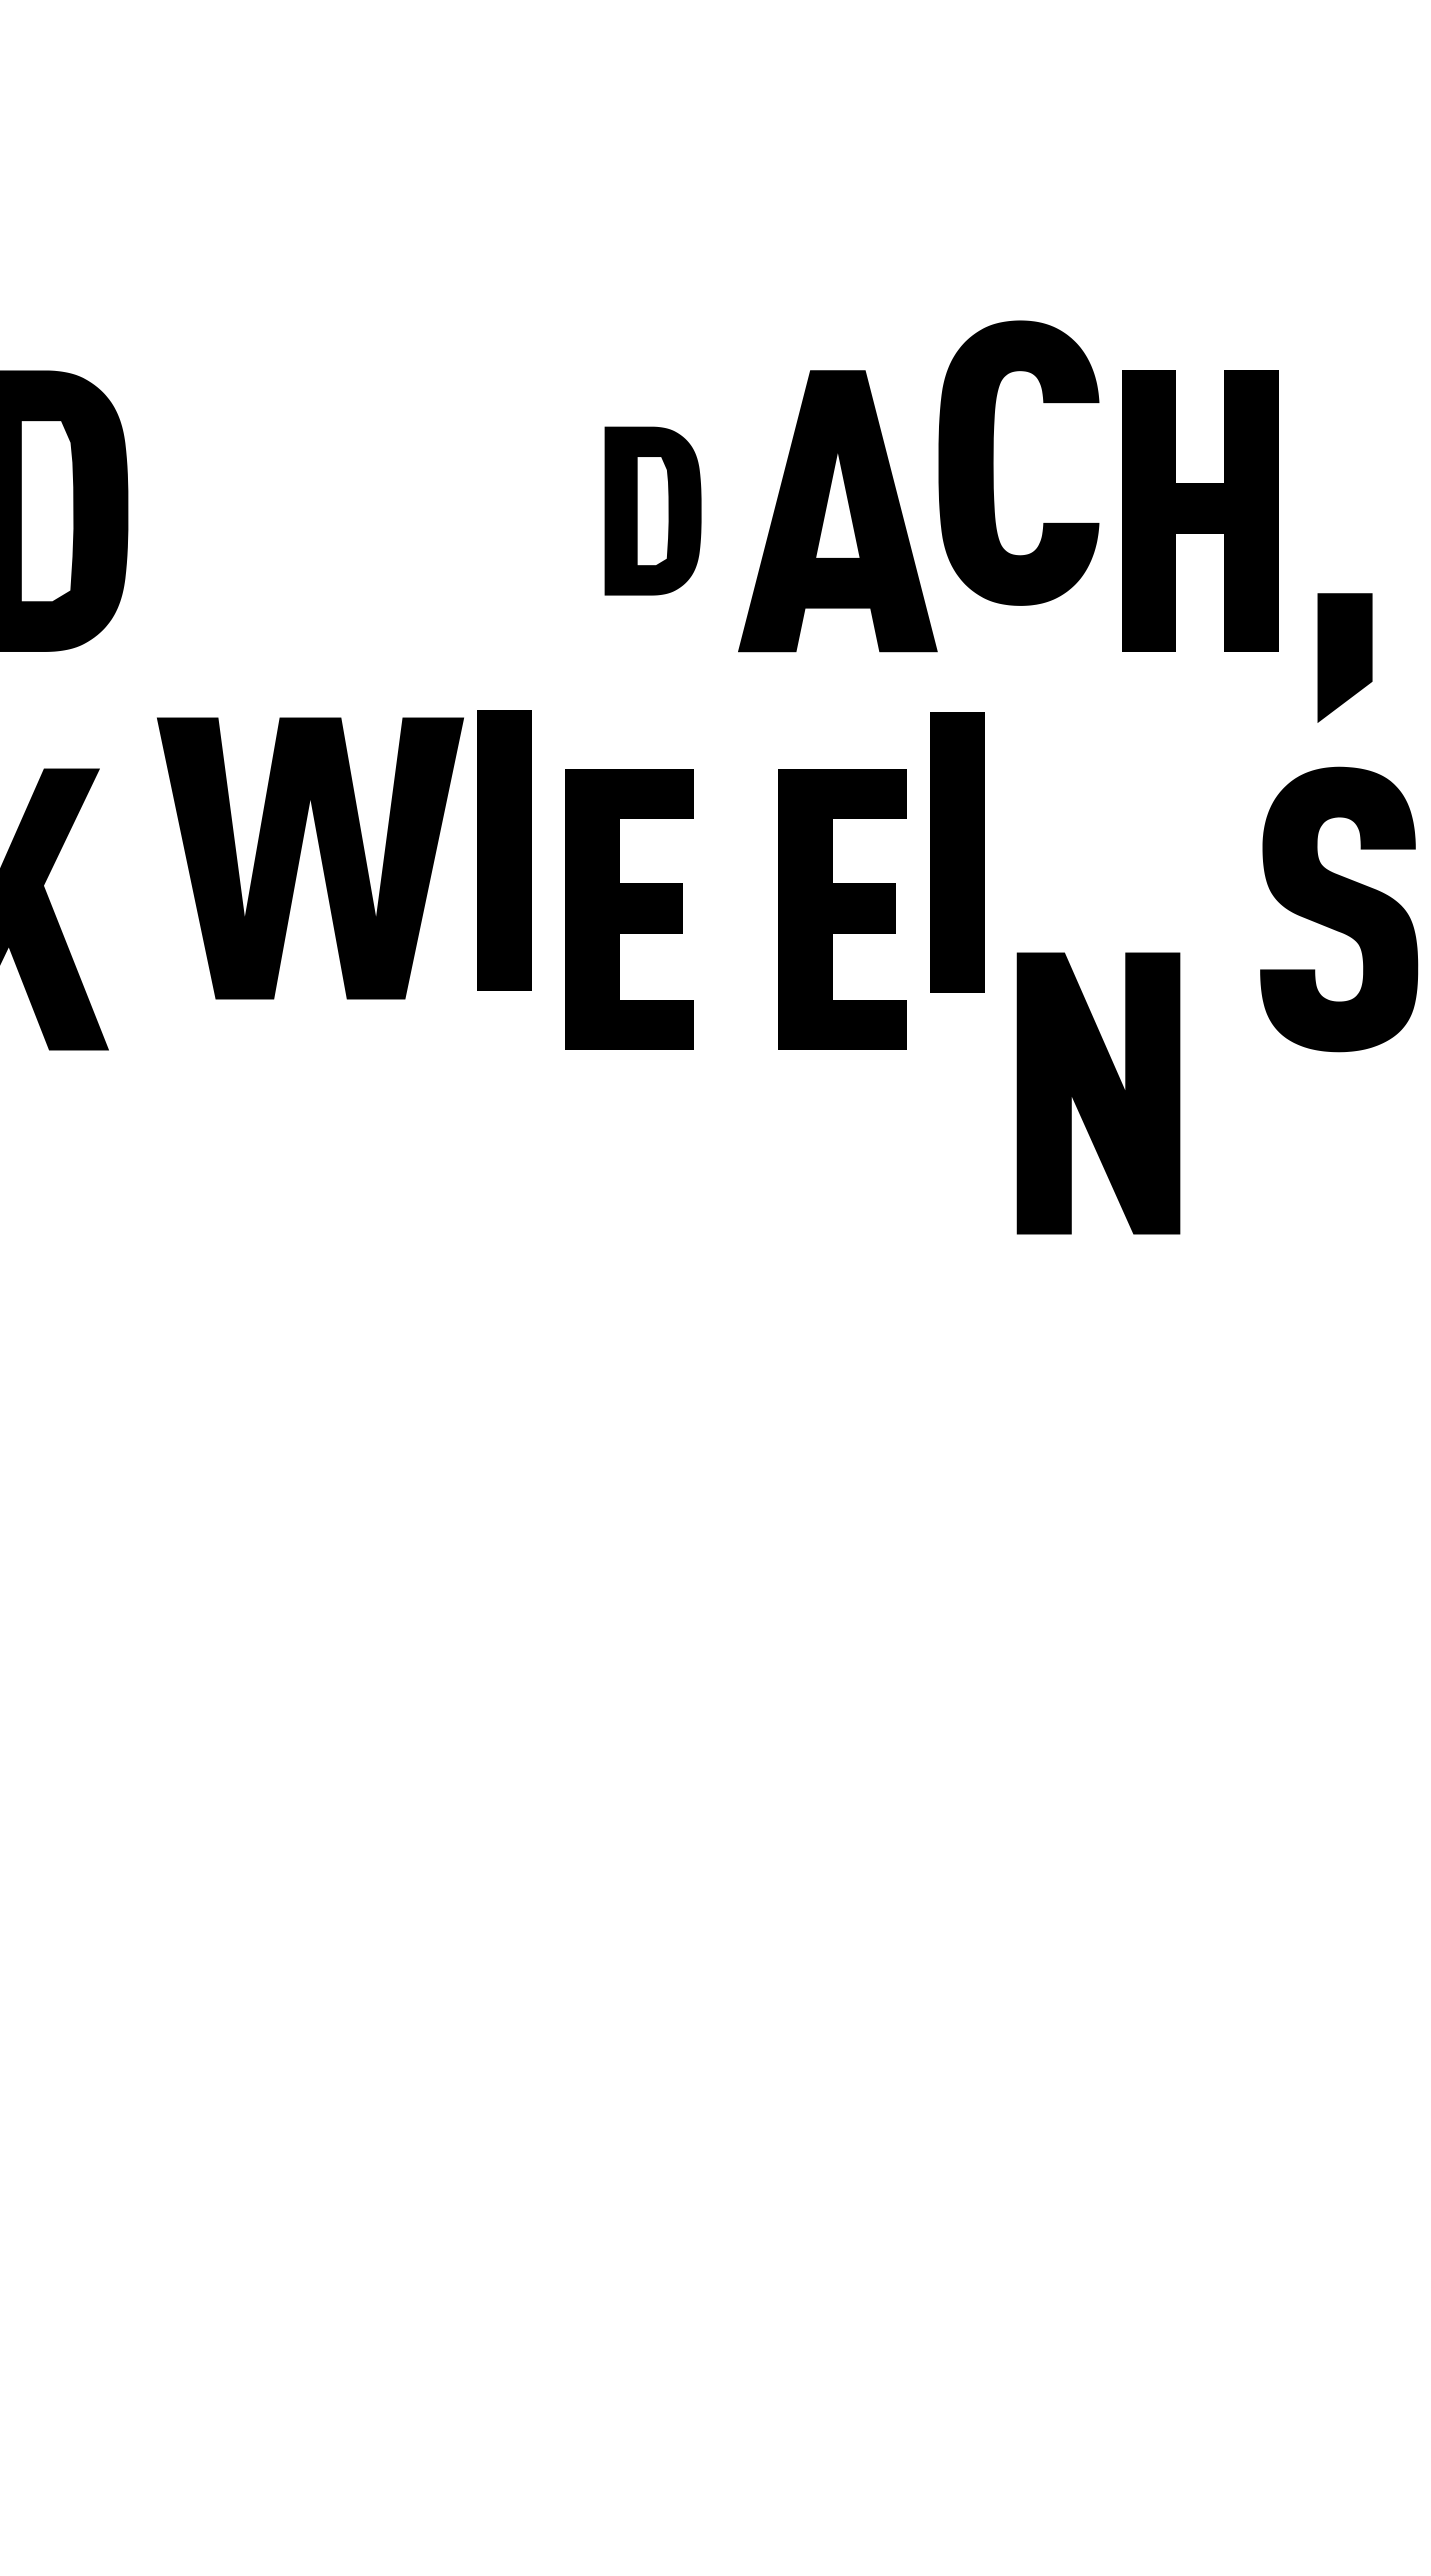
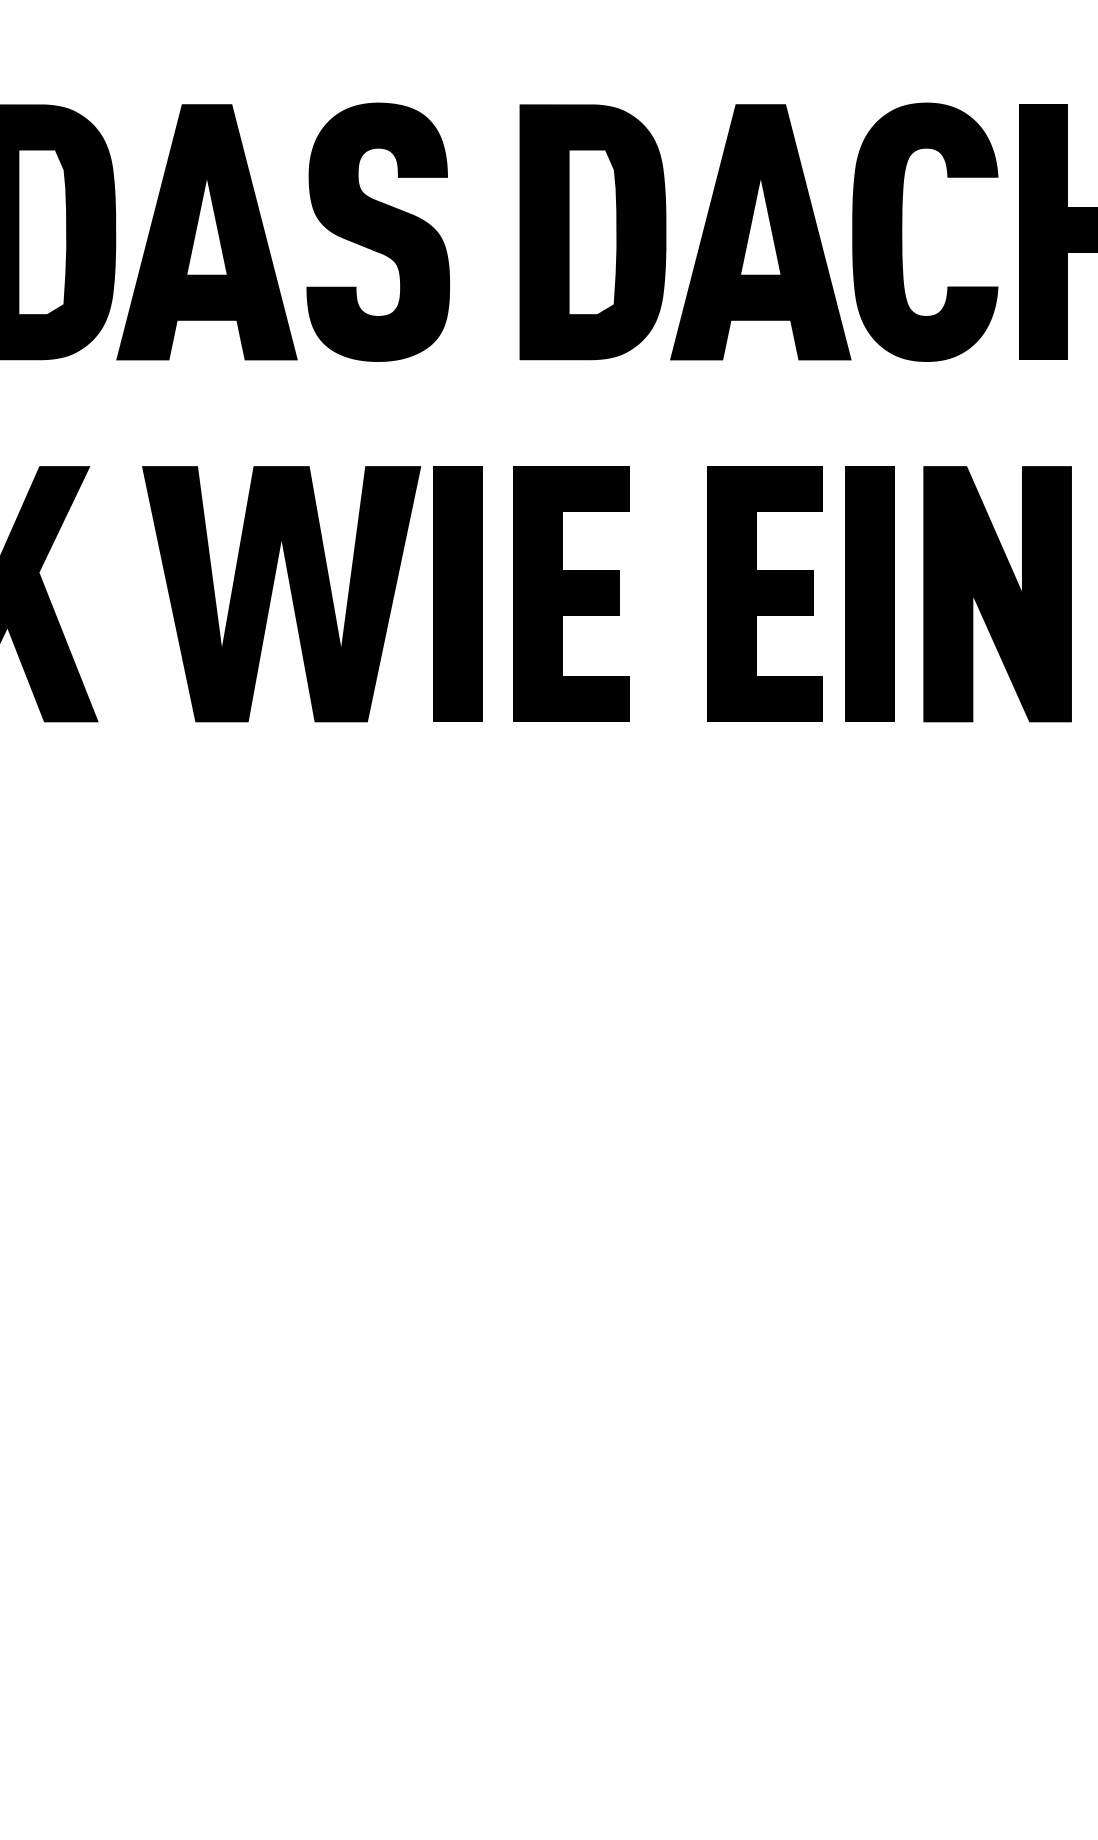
part: (993, 462) -> (902, 231), moved
fill: (416, 510) -> (377, 231), added
part: (652, 510) -> (592, 231), size x1.67
part: (228, 511) -> (207, 232), added
part: (504, 850) -> (457, 594), moved
part: (957, 852) -> (869, 594), moved
part: (300, 856) -> (272, 592), moved
part: (1098, 1093) -> (997, 594), moved

